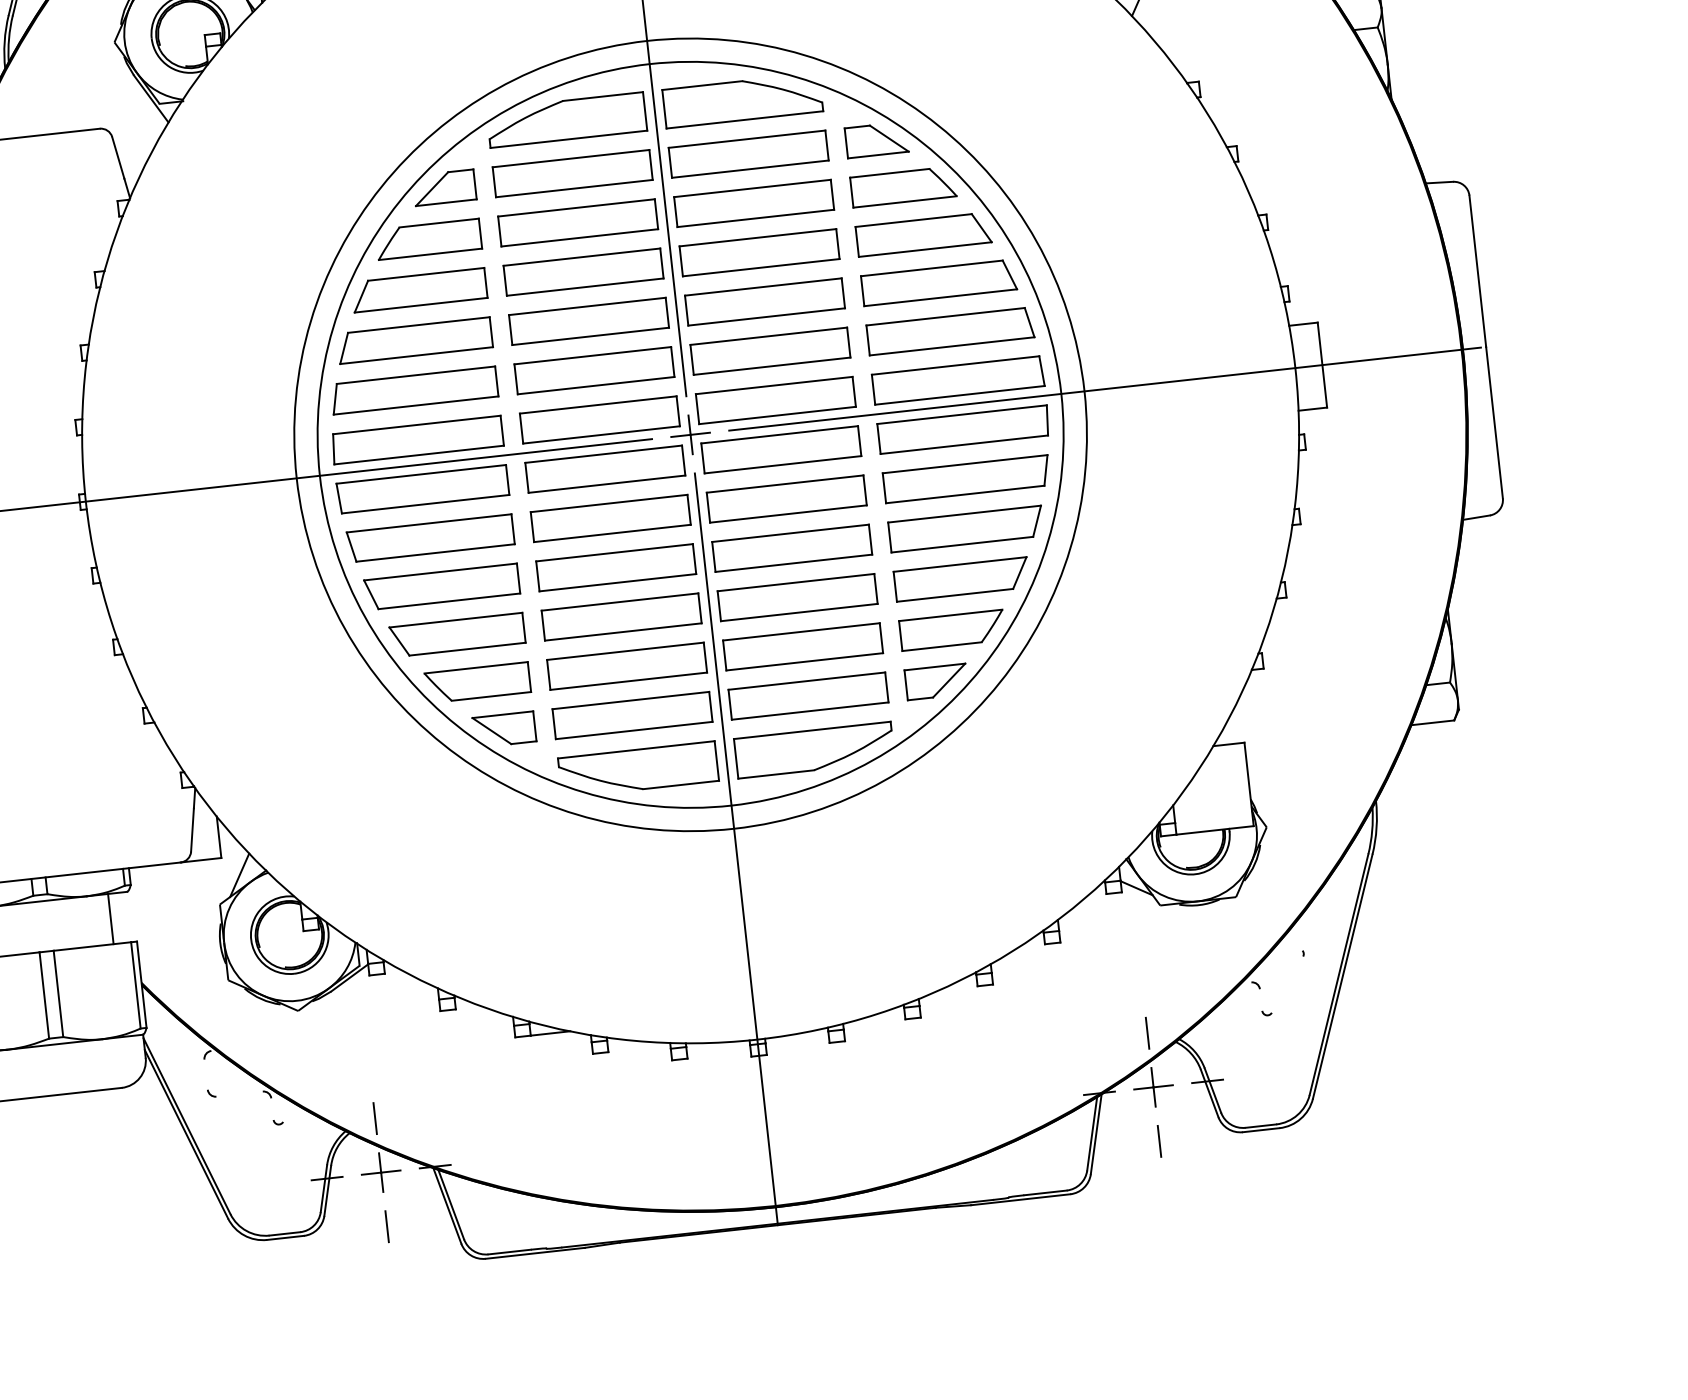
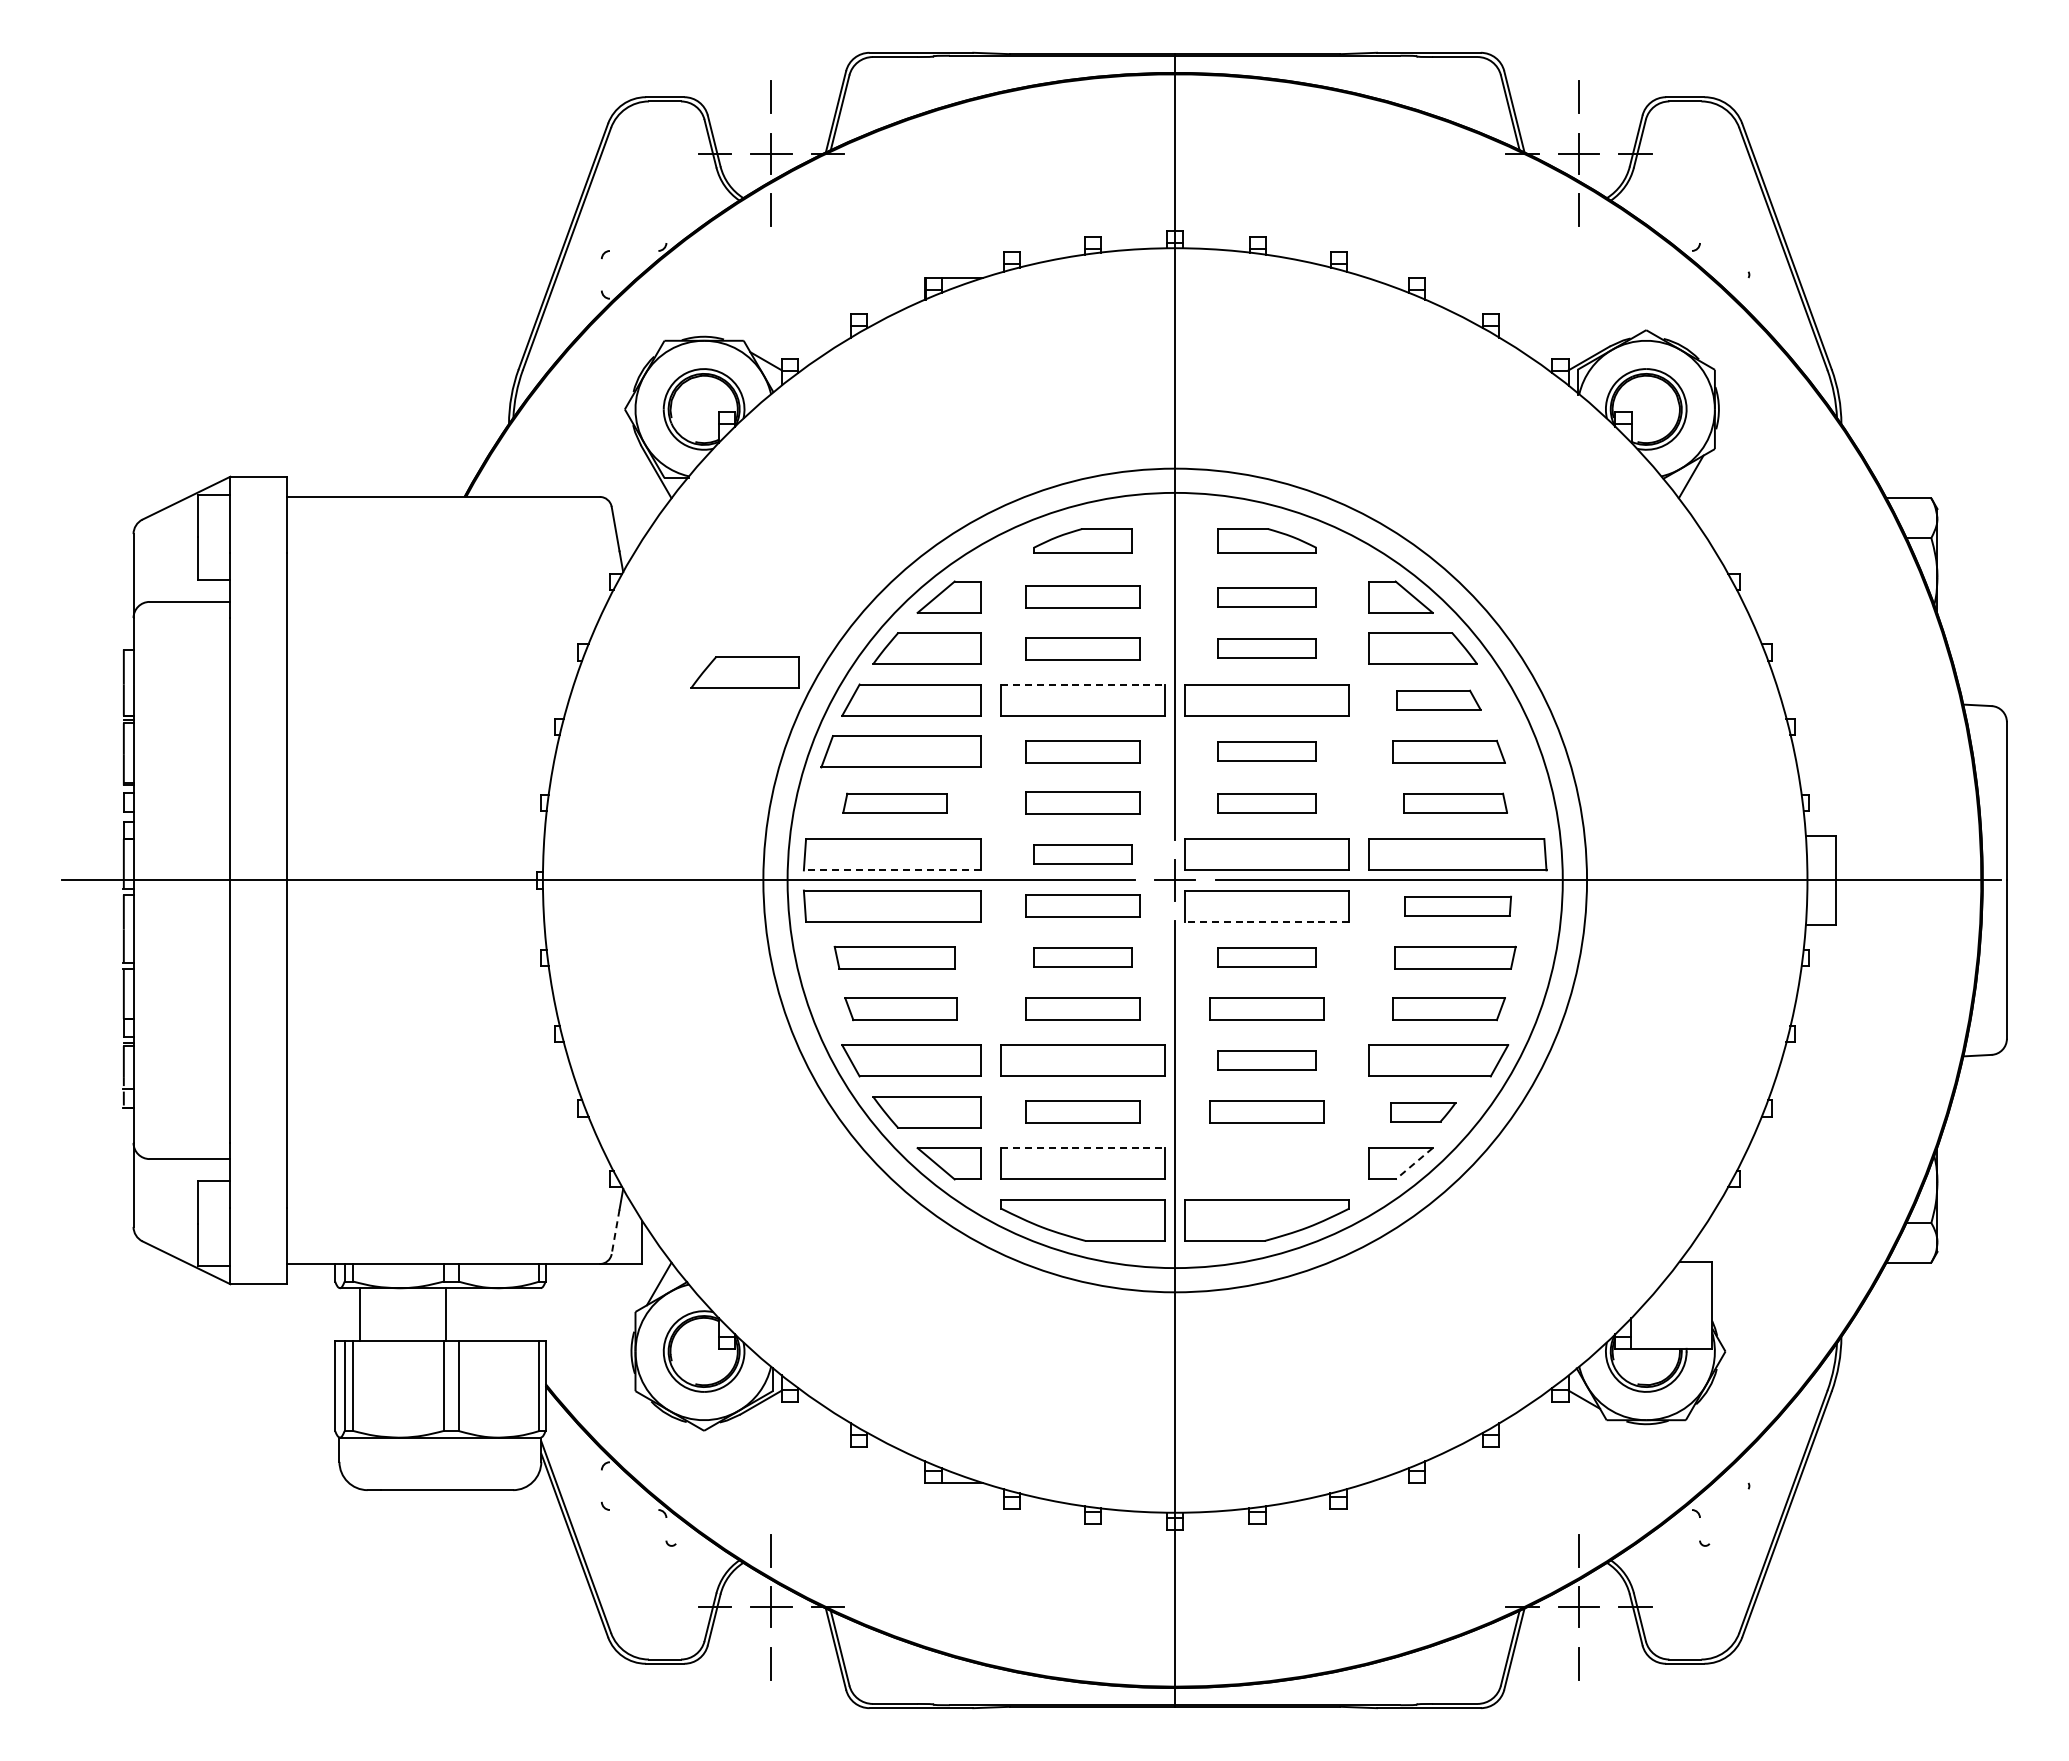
part: (742, 100) -> (1266, 540), size x0.6
part: (566, 119) -> (1082, 540), size x0.6
part: (748, 154) -> (1266, 597), size x0.6
part: (572, 173) -> (1082, 597), size x0.7
part: (753, 203) -> (1266, 648), size x0.6
part: (577, 222) -> (1082, 648), size x0.7
part: (923, 233) -> (1438, 699), size x0.6
line: (582, 257) -> (1083, 684), solid -> dashed
part: (256, 281) -> (744, 672), added
part: (938, 282) -> (1448, 751), size x0.7
part: (764, 301) -> (1266, 751), size x0.6
part: (588, 321) -> (1082, 751), size x0.7
part: (950, 330) -> (1455, 802), size x0.6
part: (769, 351) -> (1266, 803), size x0.6
part: (593, 371) -> (1082, 803), size x0.7
part: (413, 389) -> (894, 802), size x0.6
part: (599, 419) -> (1082, 854), size x0.6
part: (963, 428) -> (1457, 905), size x0.6
line: (419, 455) -> (892, 870), solid -> dashed
line: (783, 464) -> (1267, 921), solid -> dashed
part: (604, 469) -> (1082, 906), size x0.7
part: (966, 478) -> (1455, 957), size x0.7
part: (786, 498) -> (1266, 957), size x0.6
part: (610, 518) -> (1082, 957), size x0.6
part: (965, 528) -> (1448, 1008), size x0.7
part: (430, 538) -> (894, 957), size x0.7
part: (791, 548) -> (1266, 1009), size x0.7
part: (615, 568) -> (1082, 1009), size x0.7
part: (441, 586) -> (900, 1008), size x0.7
part: (796, 597) -> (1266, 1060), size x0.6
part: (951, 630) -> (1422, 1112), size x0.6
part: (802, 647) -> (1266, 1112), size x0.7
part: (626, 666) -> (1082, 1112), size x0.7
line: (948, 681) -> (1413, 1164), solid -> dashed
part: (807, 695) -> (1266, 1163), removed
line: (631, 700) -> (1083, 1148), solid -> dashed
line: (192, 829) -> (615, 1231), solid -> dashed
line: (111, 919) -> (446, 1314), moved

